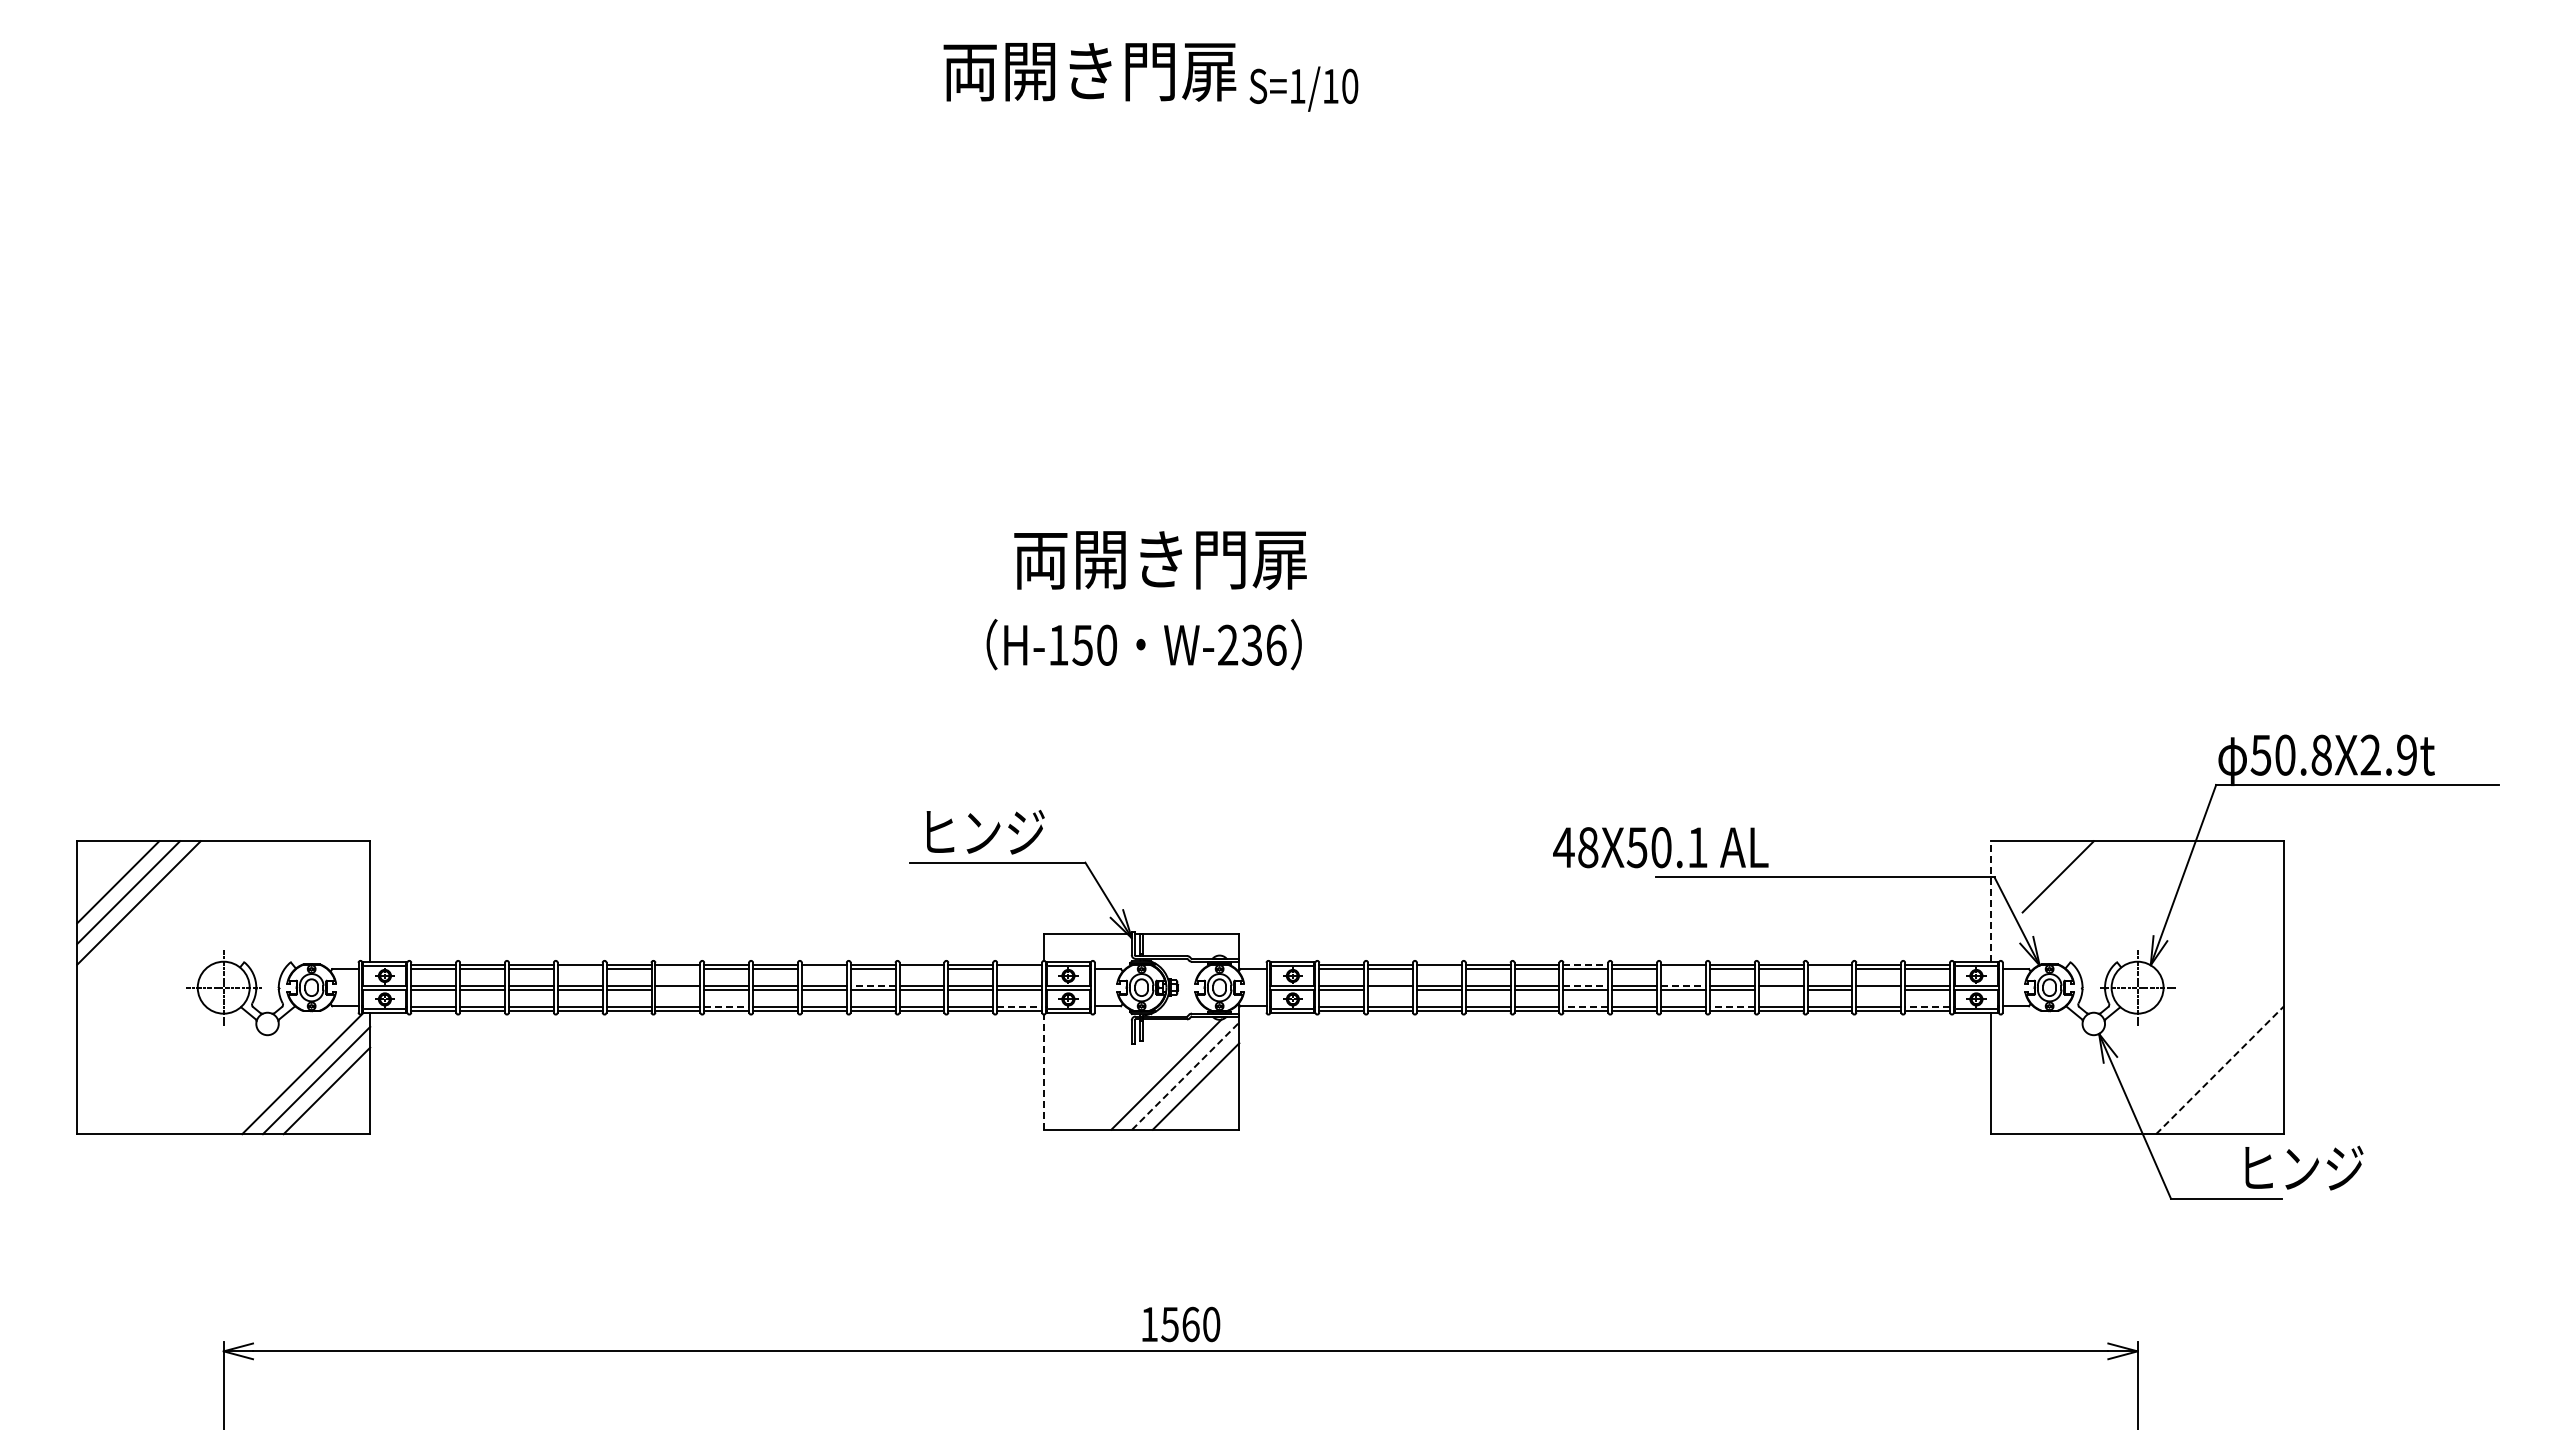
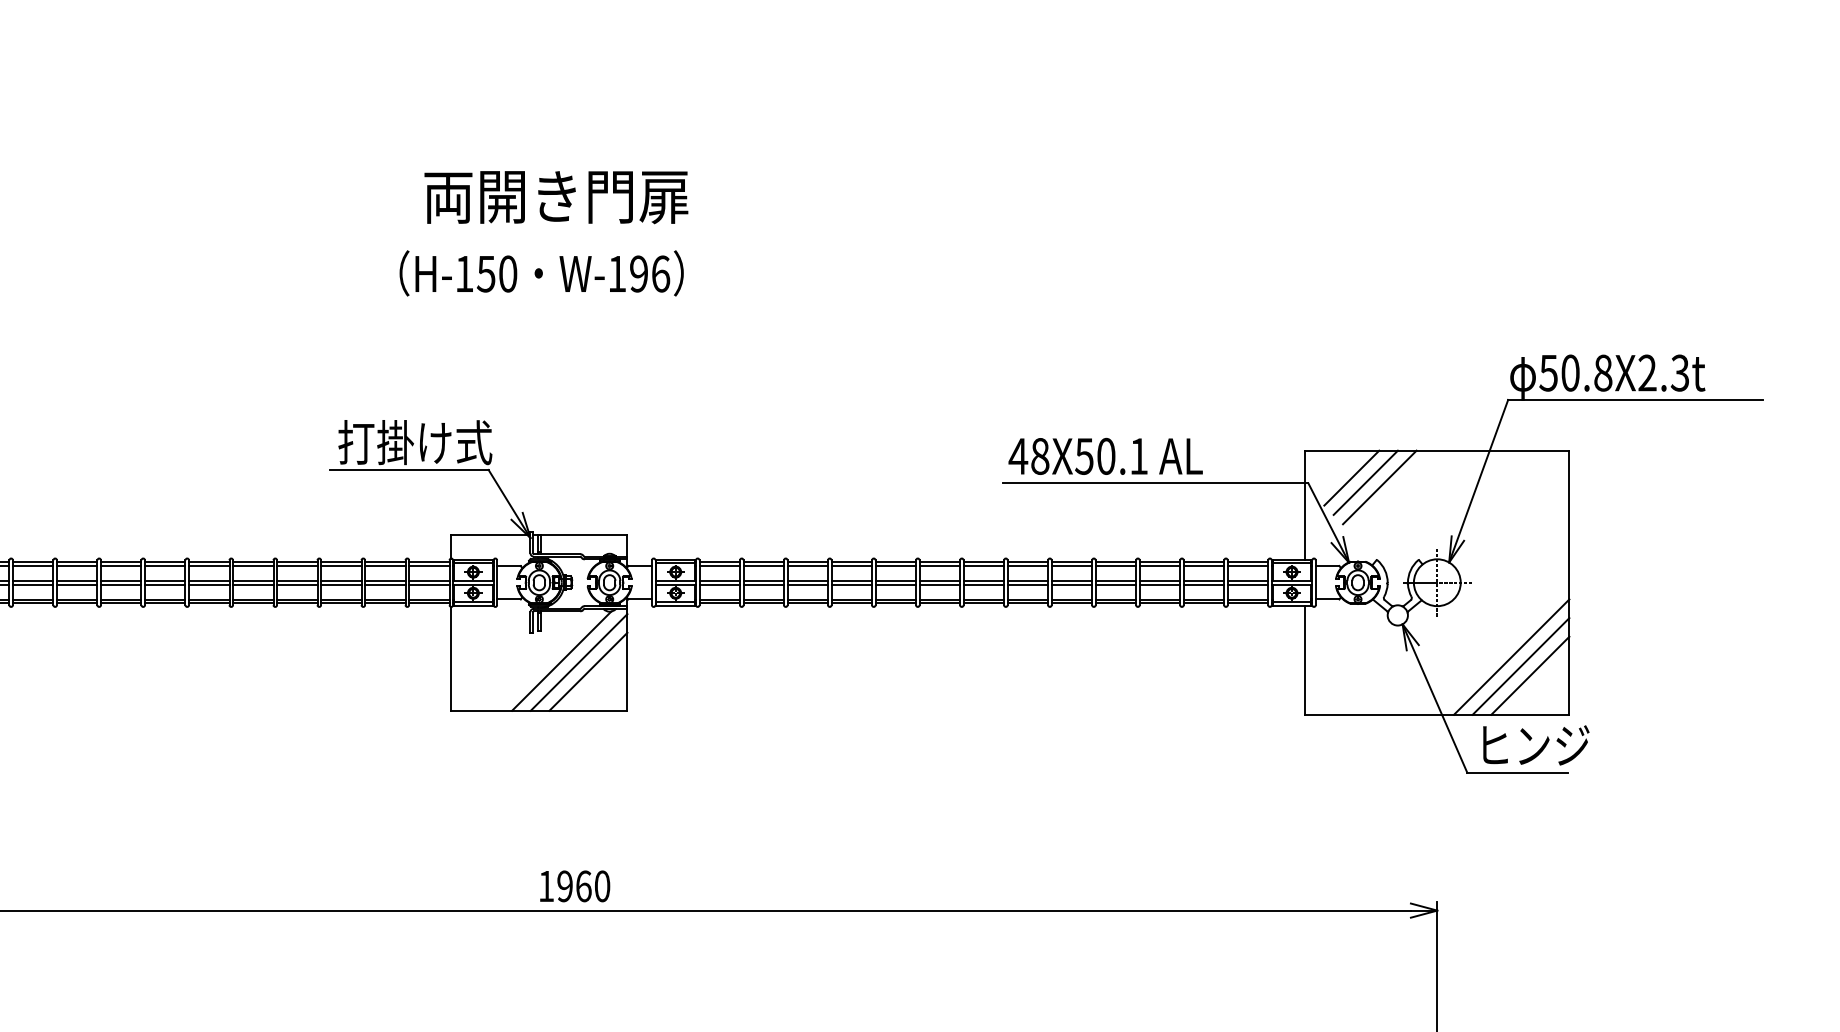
text: (1240, 644) -> (628, 273), W-236 -> W-196
text: (2406, 754) -> (1679, 372), 50.8X2.9t -> 50.8X2.3t
text: (1003, 832) -> (414, 442), ヒンジ -> 打掛け式
text: (1660, 847) -> (1105, 456), moved
line: (2042, 871) -> (1351, 477), added
line: (2073, 881) -> (1379, 486), added
line: (1991, 901) -> (1305, 505), dashed -> solid
line: (1586, 964) -> (940, 561), dashed -> solid
line: (579, 968) -> (32, 565), added
line: (677, 968) -> (120, 565), added
line: (823, 968) -> (252, 565), added
line: (921, 968) -> (340, 565), added
line: (1019, 968) -> (429, 565), added
line: (1438, 968) -> (807, 565), added
line: (1683, 968) -> (1027, 565), added
line: (1829, 968) -> (1159, 565), added
line: (872, 985) -> (296, 580), dashed -> solid
line: (1586, 985) -> (940, 580), dashed -> solid
line: (1683, 985) -> (1027, 580), dashed -> solid
line: (677, 989) -> (120, 584), added
line: (1390, 989) -> (763, 584), added
line: (1780, 989) -> (1115, 584), added
line: (1878, 989) -> (1203, 584), added
line: (727, 1006) -> (165, 599), dashed -> solid
line: (1020, 1006) -> (430, 599), dashed -> solid
line: (1585, 1006) -> (939, 599), dashed -> solid
line: (1731, 1006) -> (1071, 599), dashed -> solid
line: (1927, 1006) -> (1247, 599), dashed -> solid
line: (2220, 1069) -> (1512, 656), dashed -> solid
line: (1044, 1072) -> (451, 659), dashed -> solid
line: (1185, 1076) -> (578, 662), dashed -> solid
line: (2230, 1080) -> (1521, 666), added
line: (2240, 1090) -> (1530, 675), added
text: (2304, 1167) -> (1536, 744), moved
text: (1169, 1324) -> (564, 886), 1560 -> 1960

